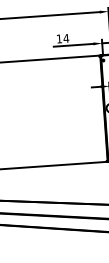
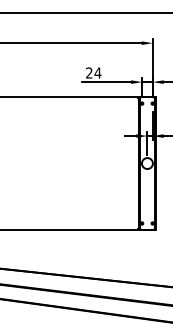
text: (59, 38) -> (89, 72), 14 -> 24

